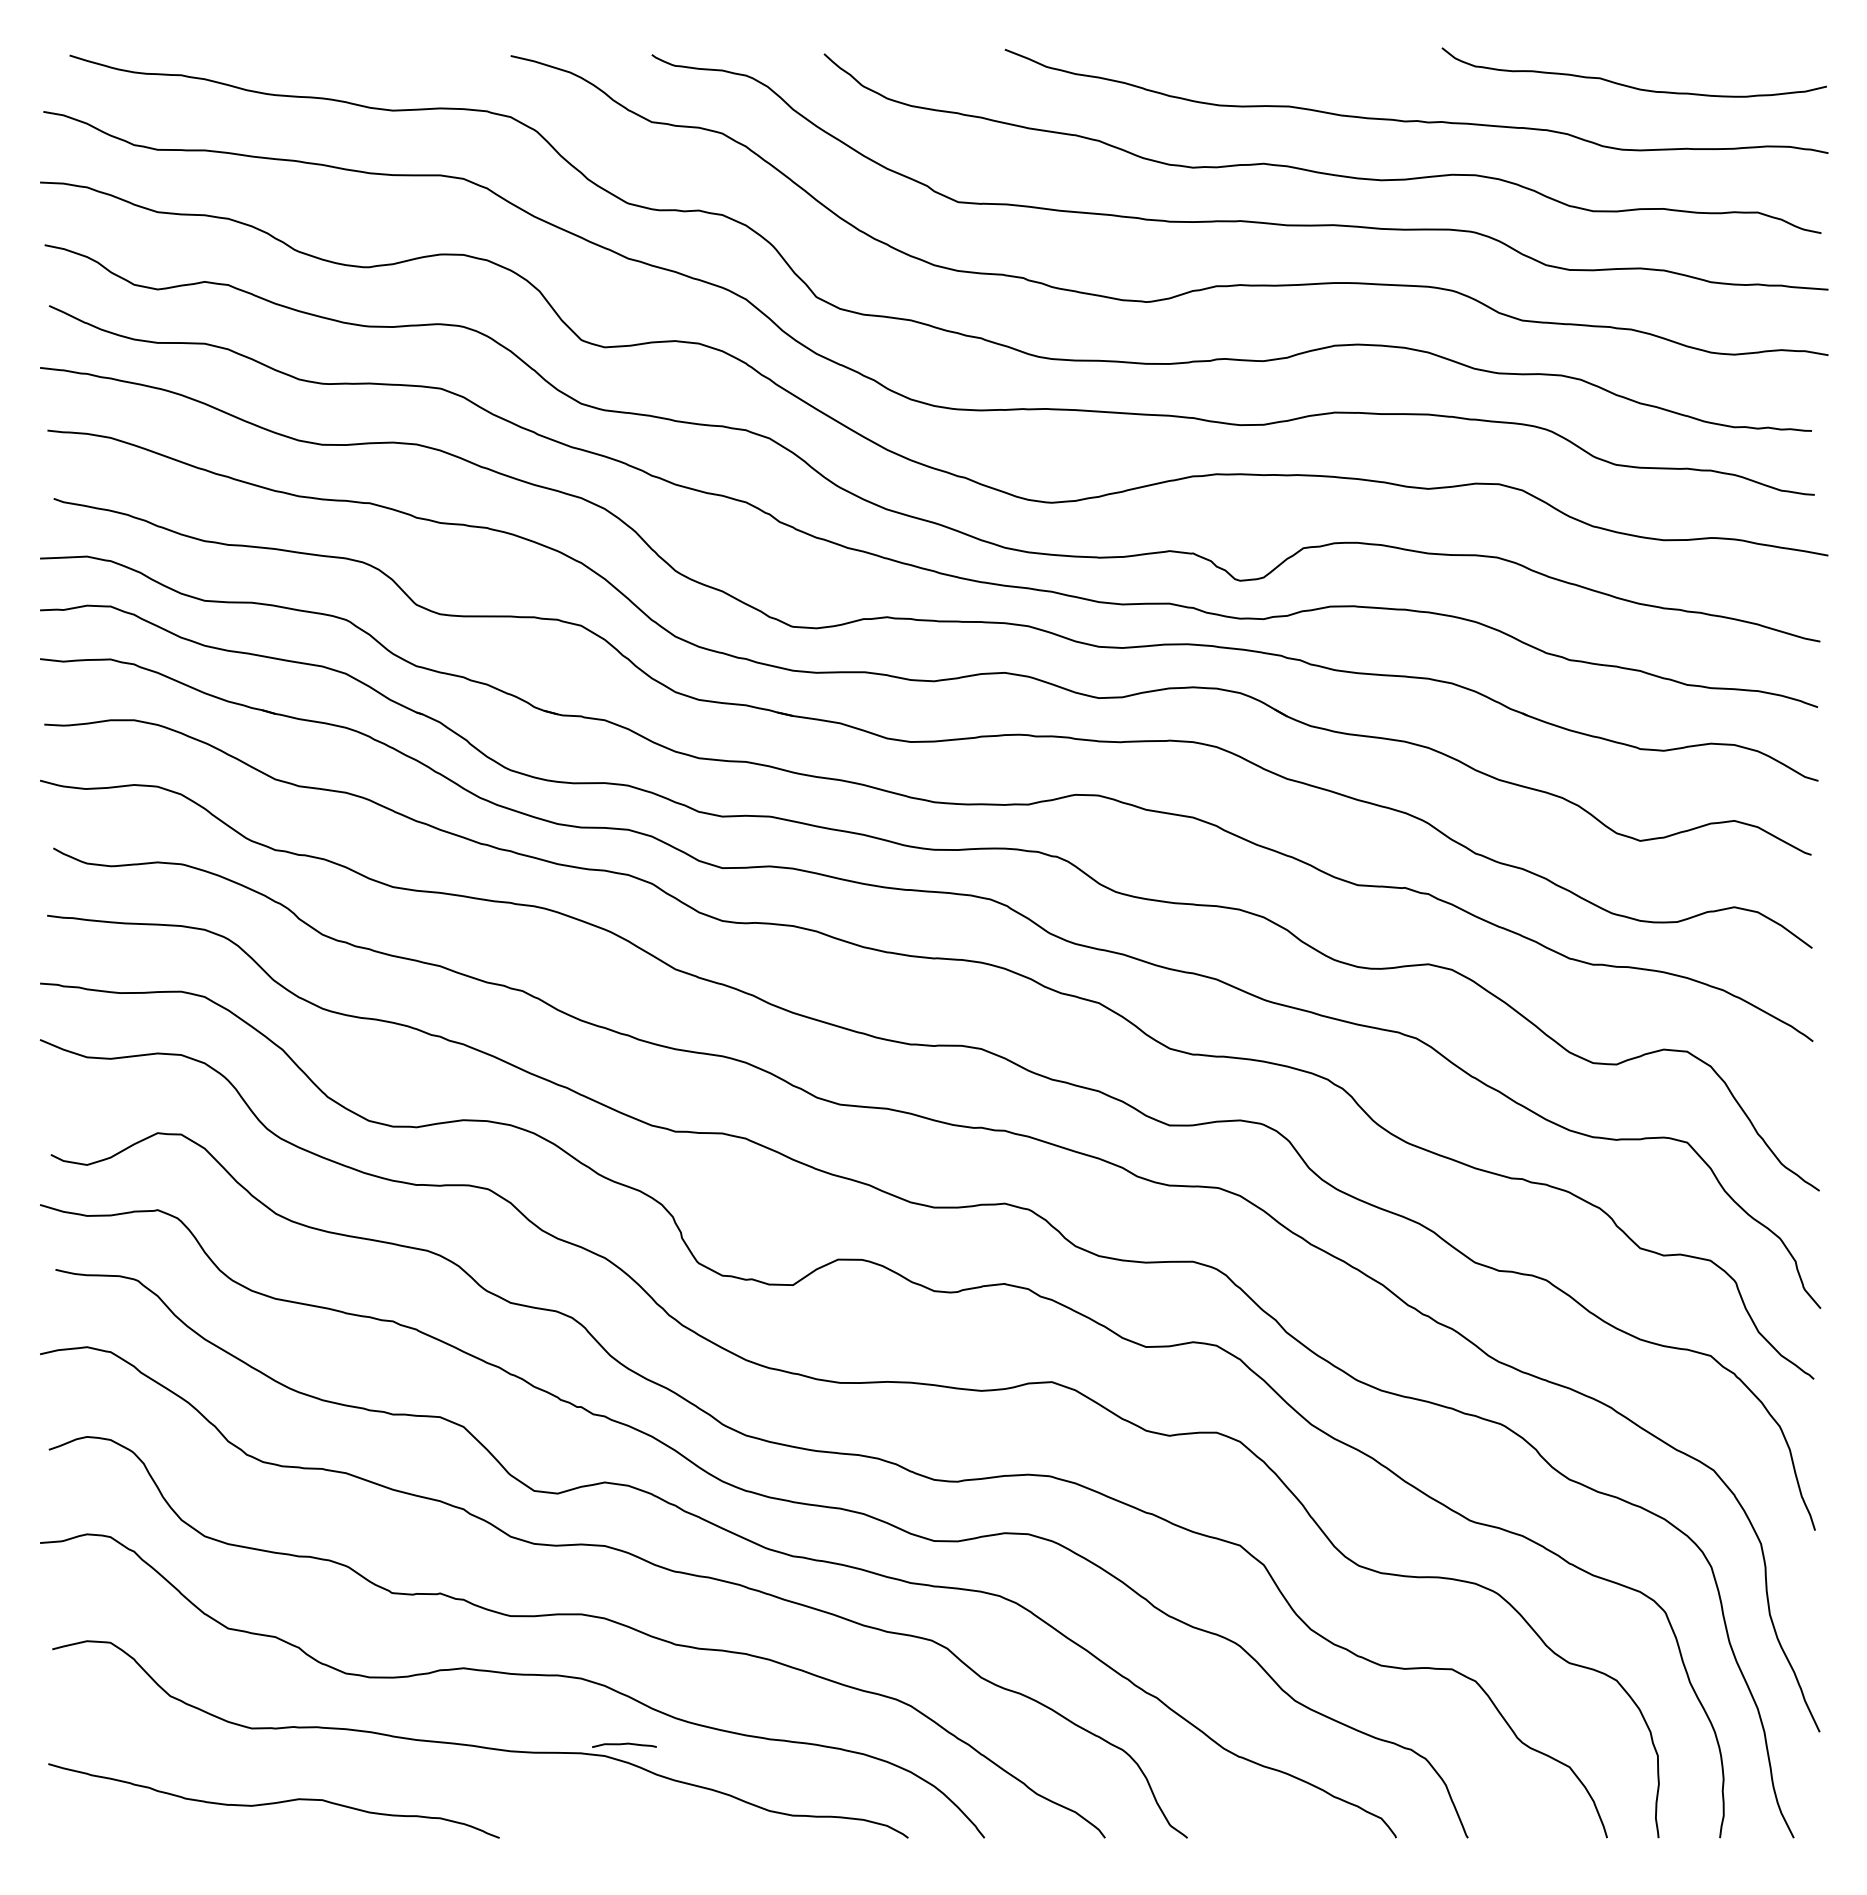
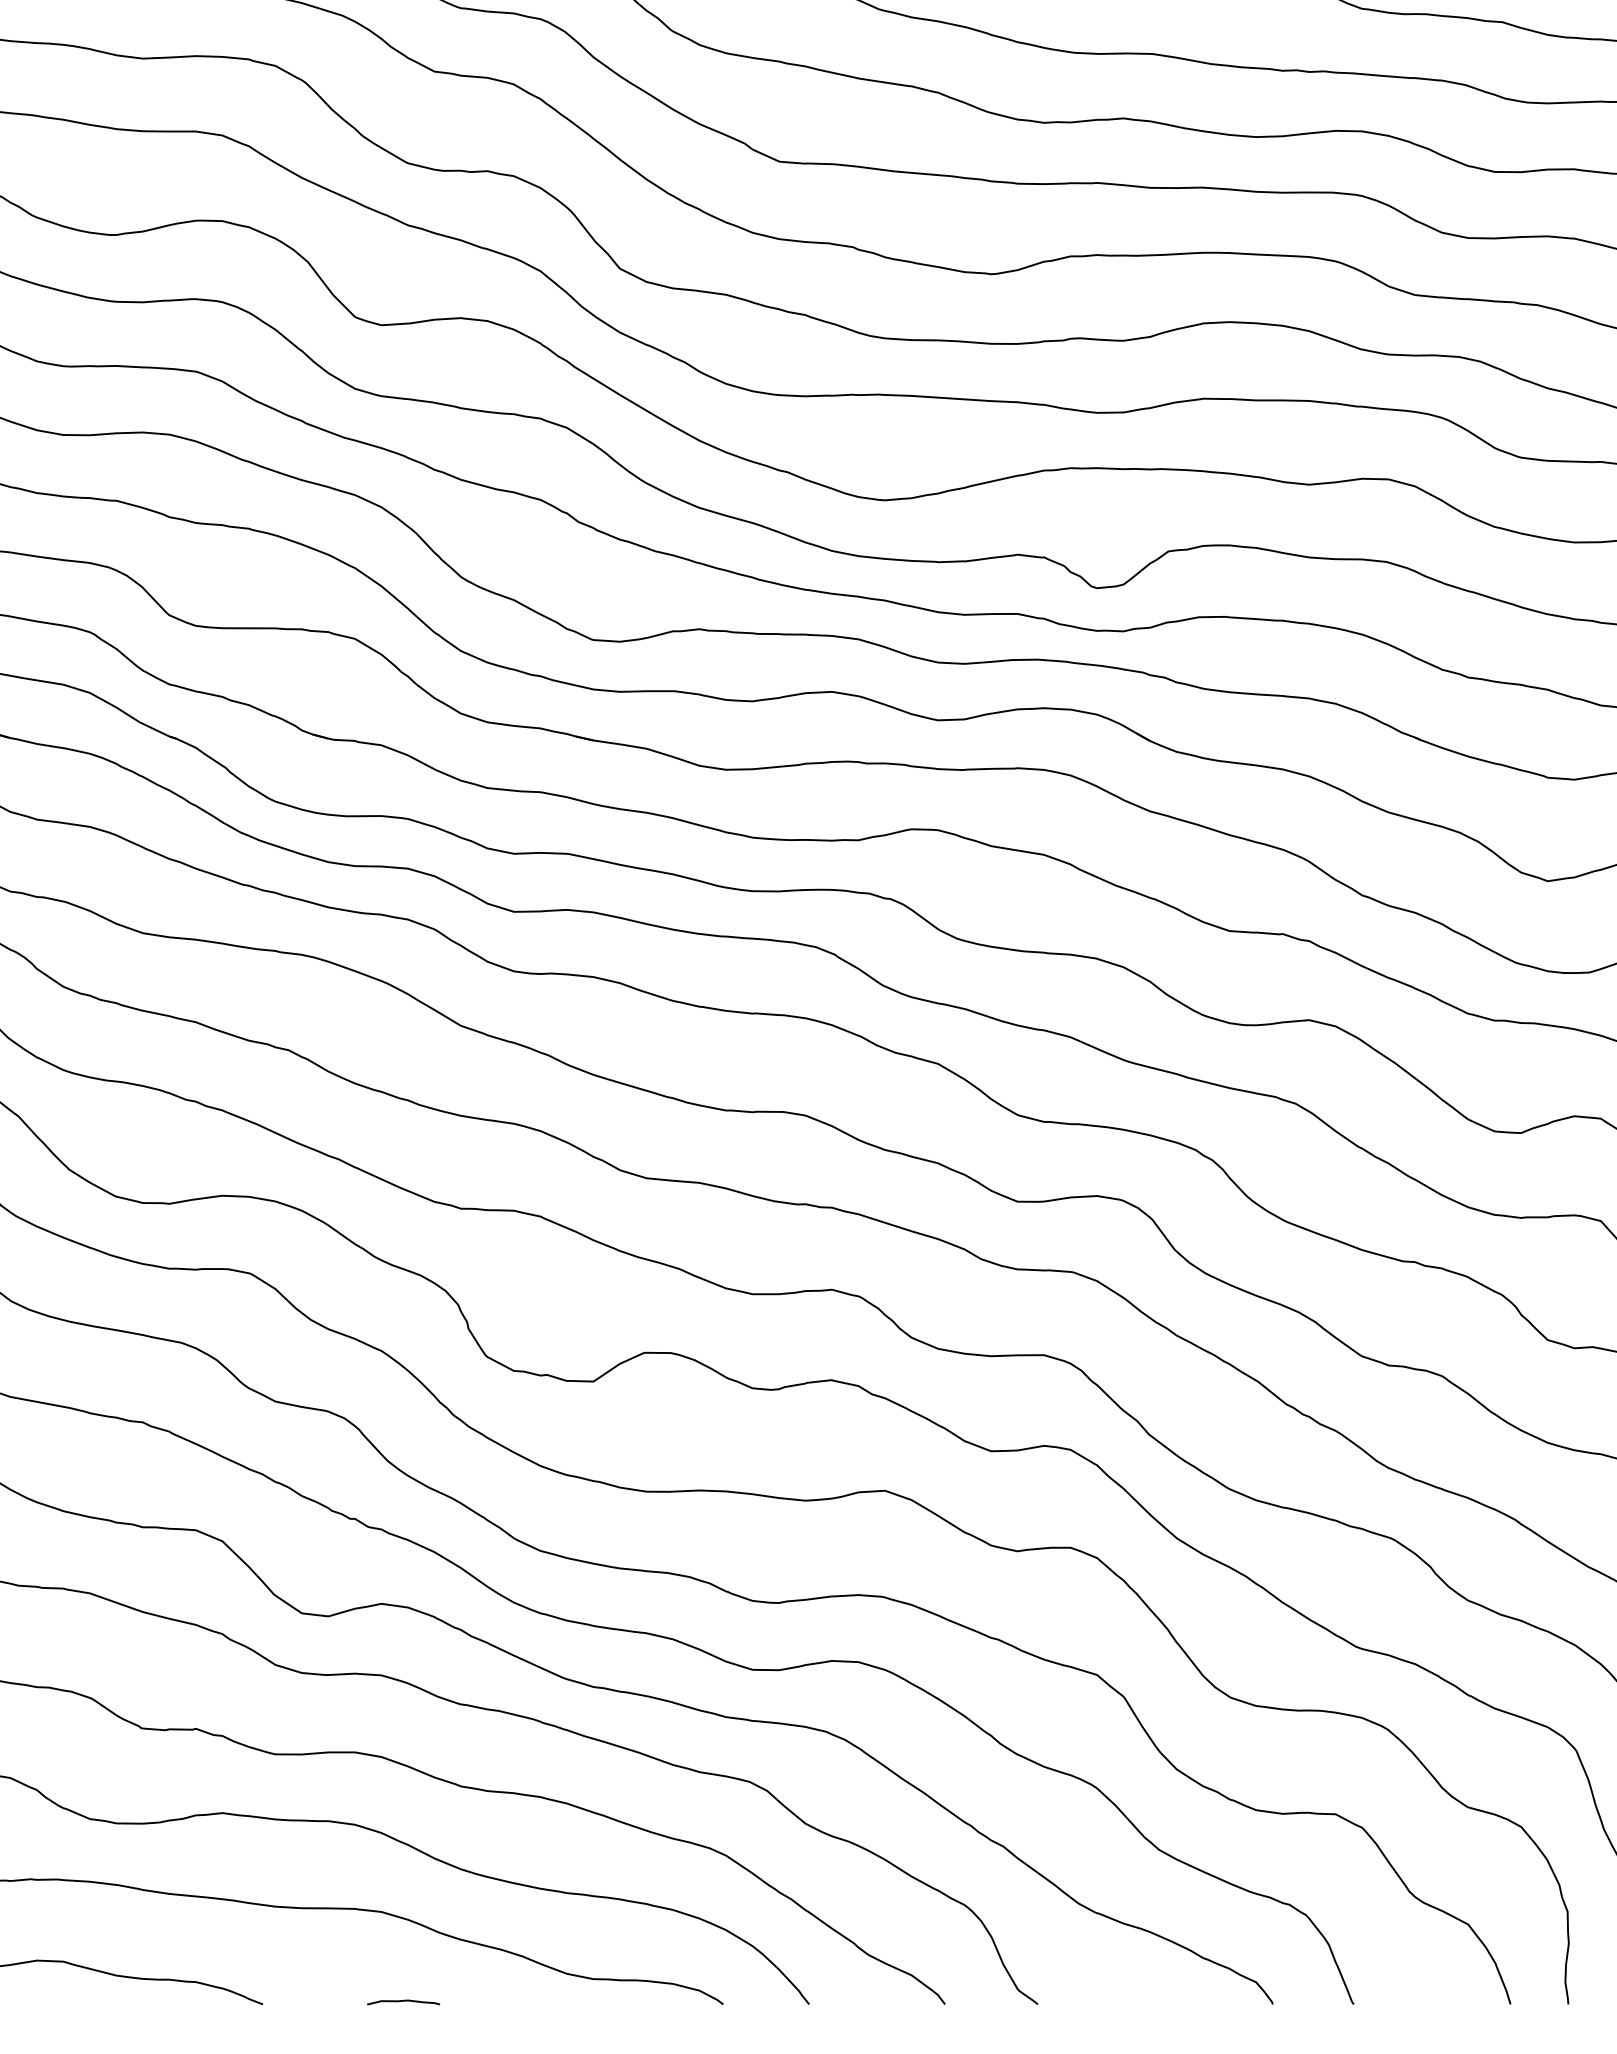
curve: (624, 1744) -> (403, 2001), moved

